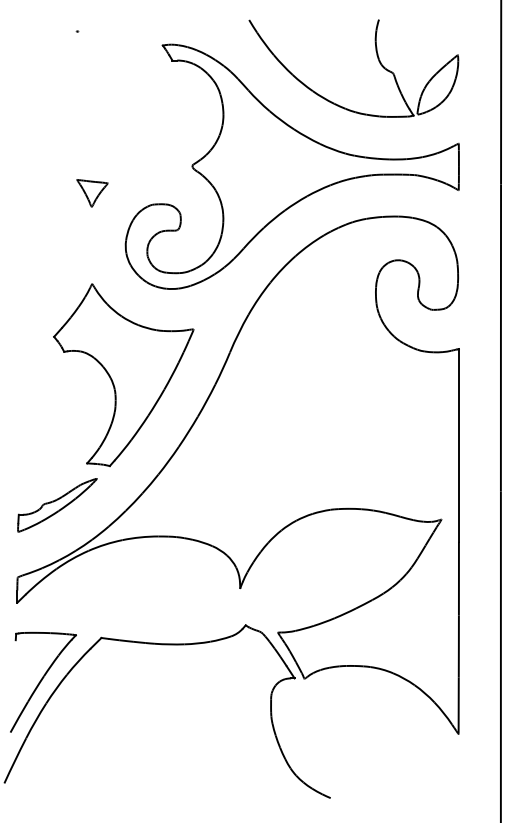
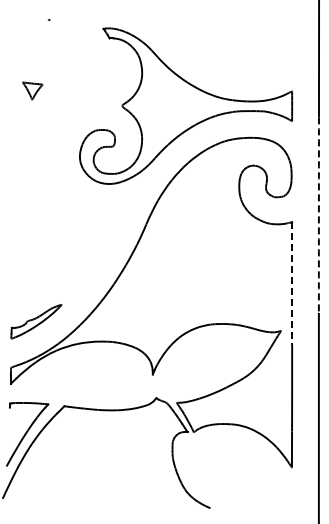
part: (377, 62) -> (240, 39), removed
part: (92, 192) -> (32, 90), moved
arc: (500, 338) -> (318, 215), solid -> dashed
part: (123, 374) -> (78, 238), removed
line: (459, 446) -> (292, 284), solid -> dashed

